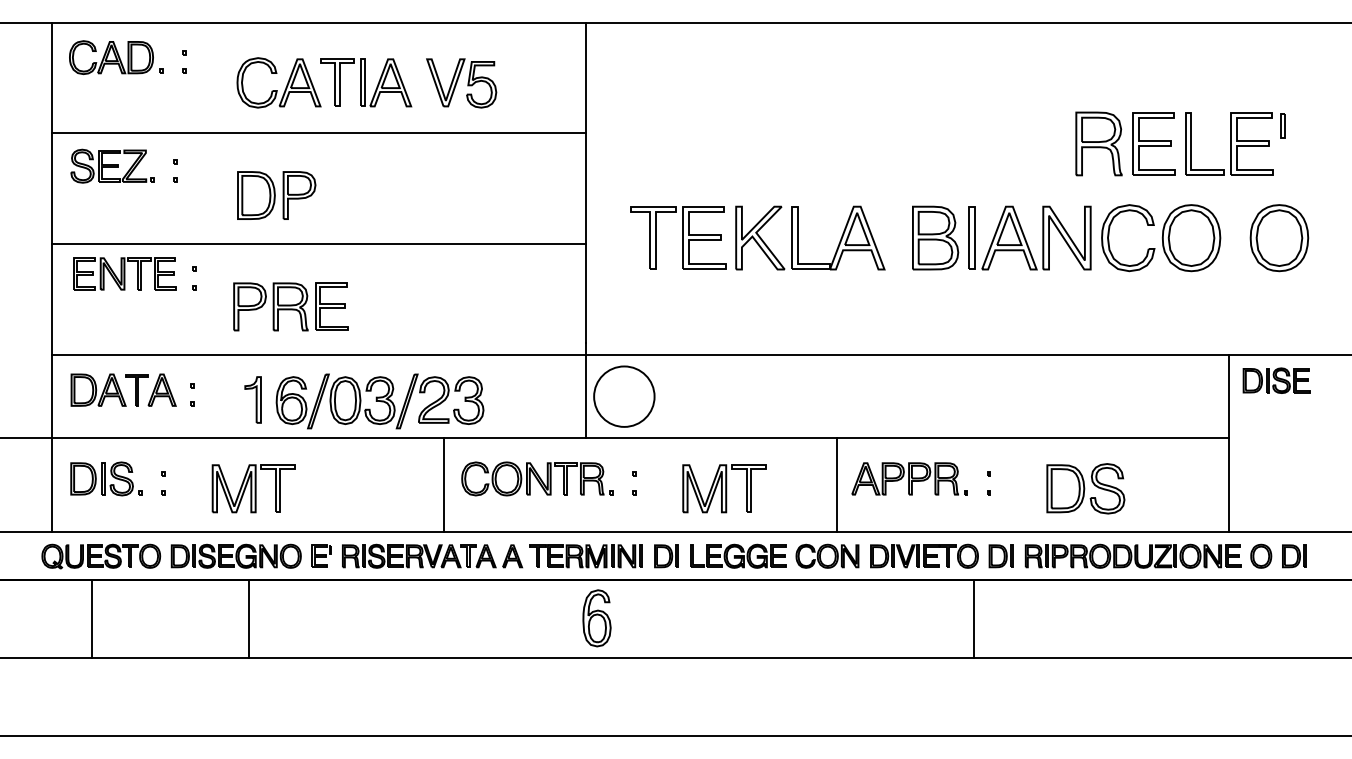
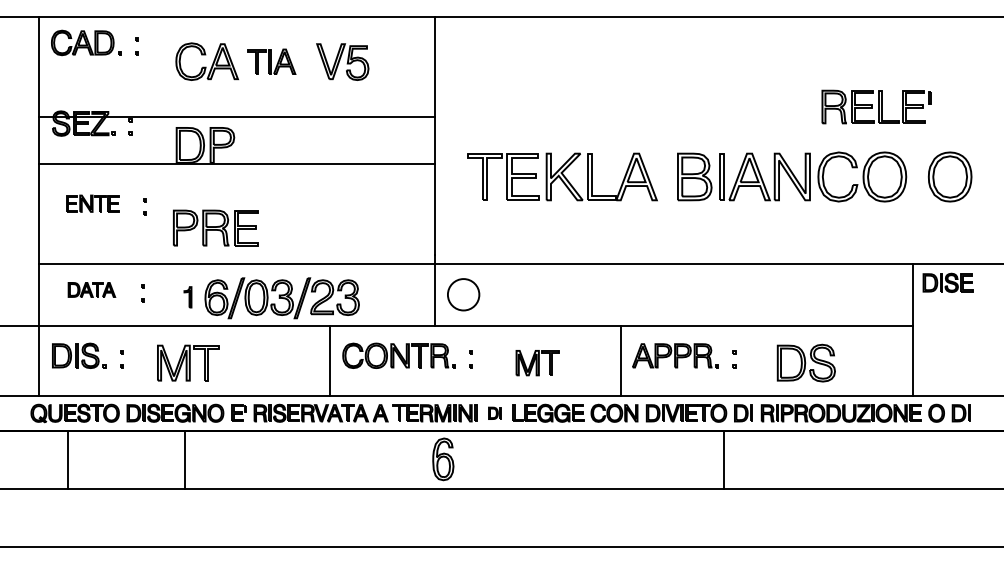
part: (365, 82) -> (271, 61), size x0.7
line: (318, 133) -> (236, 117), moved
part: (1180, 143) -> (876, 106), size x0.7
line: (318, 244) -> (236, 163), moved
part: (124, 273) -> (92, 203), size x0.7
part: (123, 389) -> (91, 289), size x0.6
circle: (624, 396) -> (463, 294), size x0.7
part: (252, 400) -> (187, 297), size x0.6
part: (723, 487) -> (537, 362), size x0.7
part: (665, 556) -> (494, 413), size x0.7

